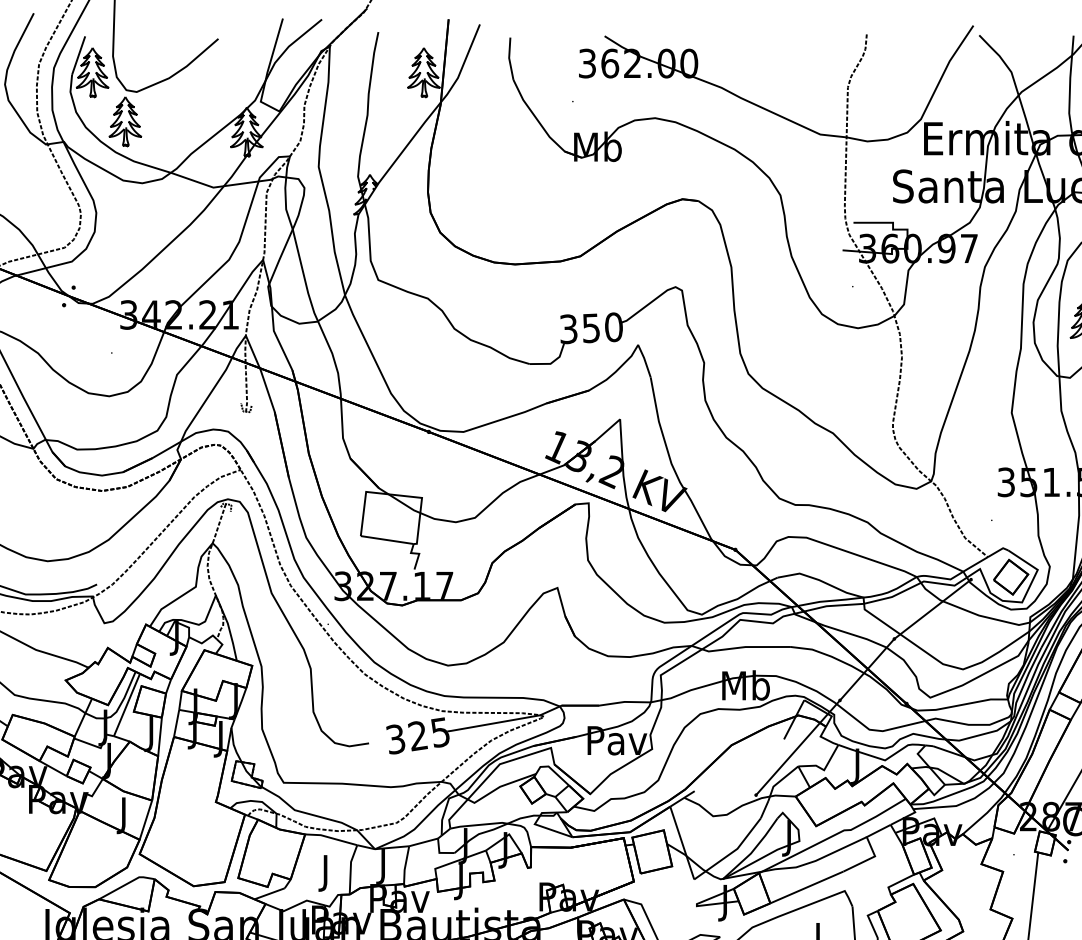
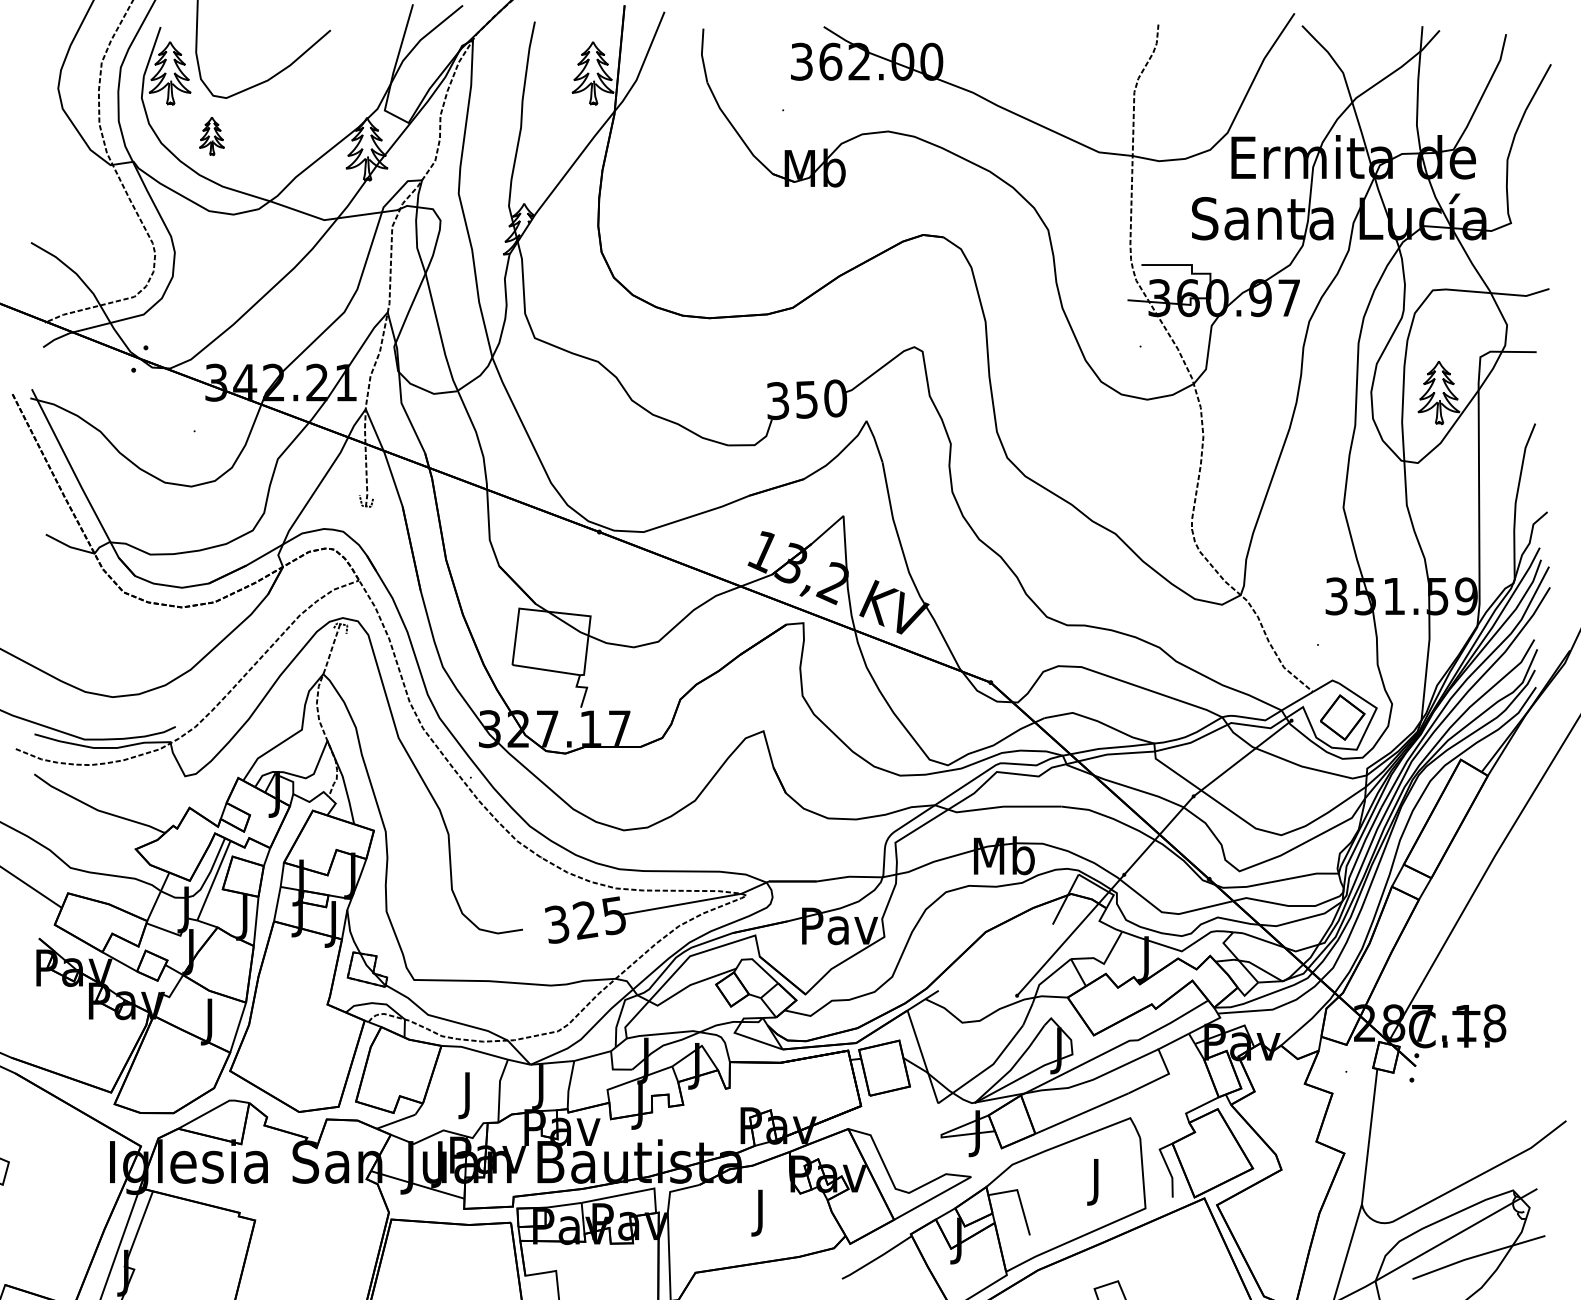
part: (125, 122) -> (211, 136), size x0.6

